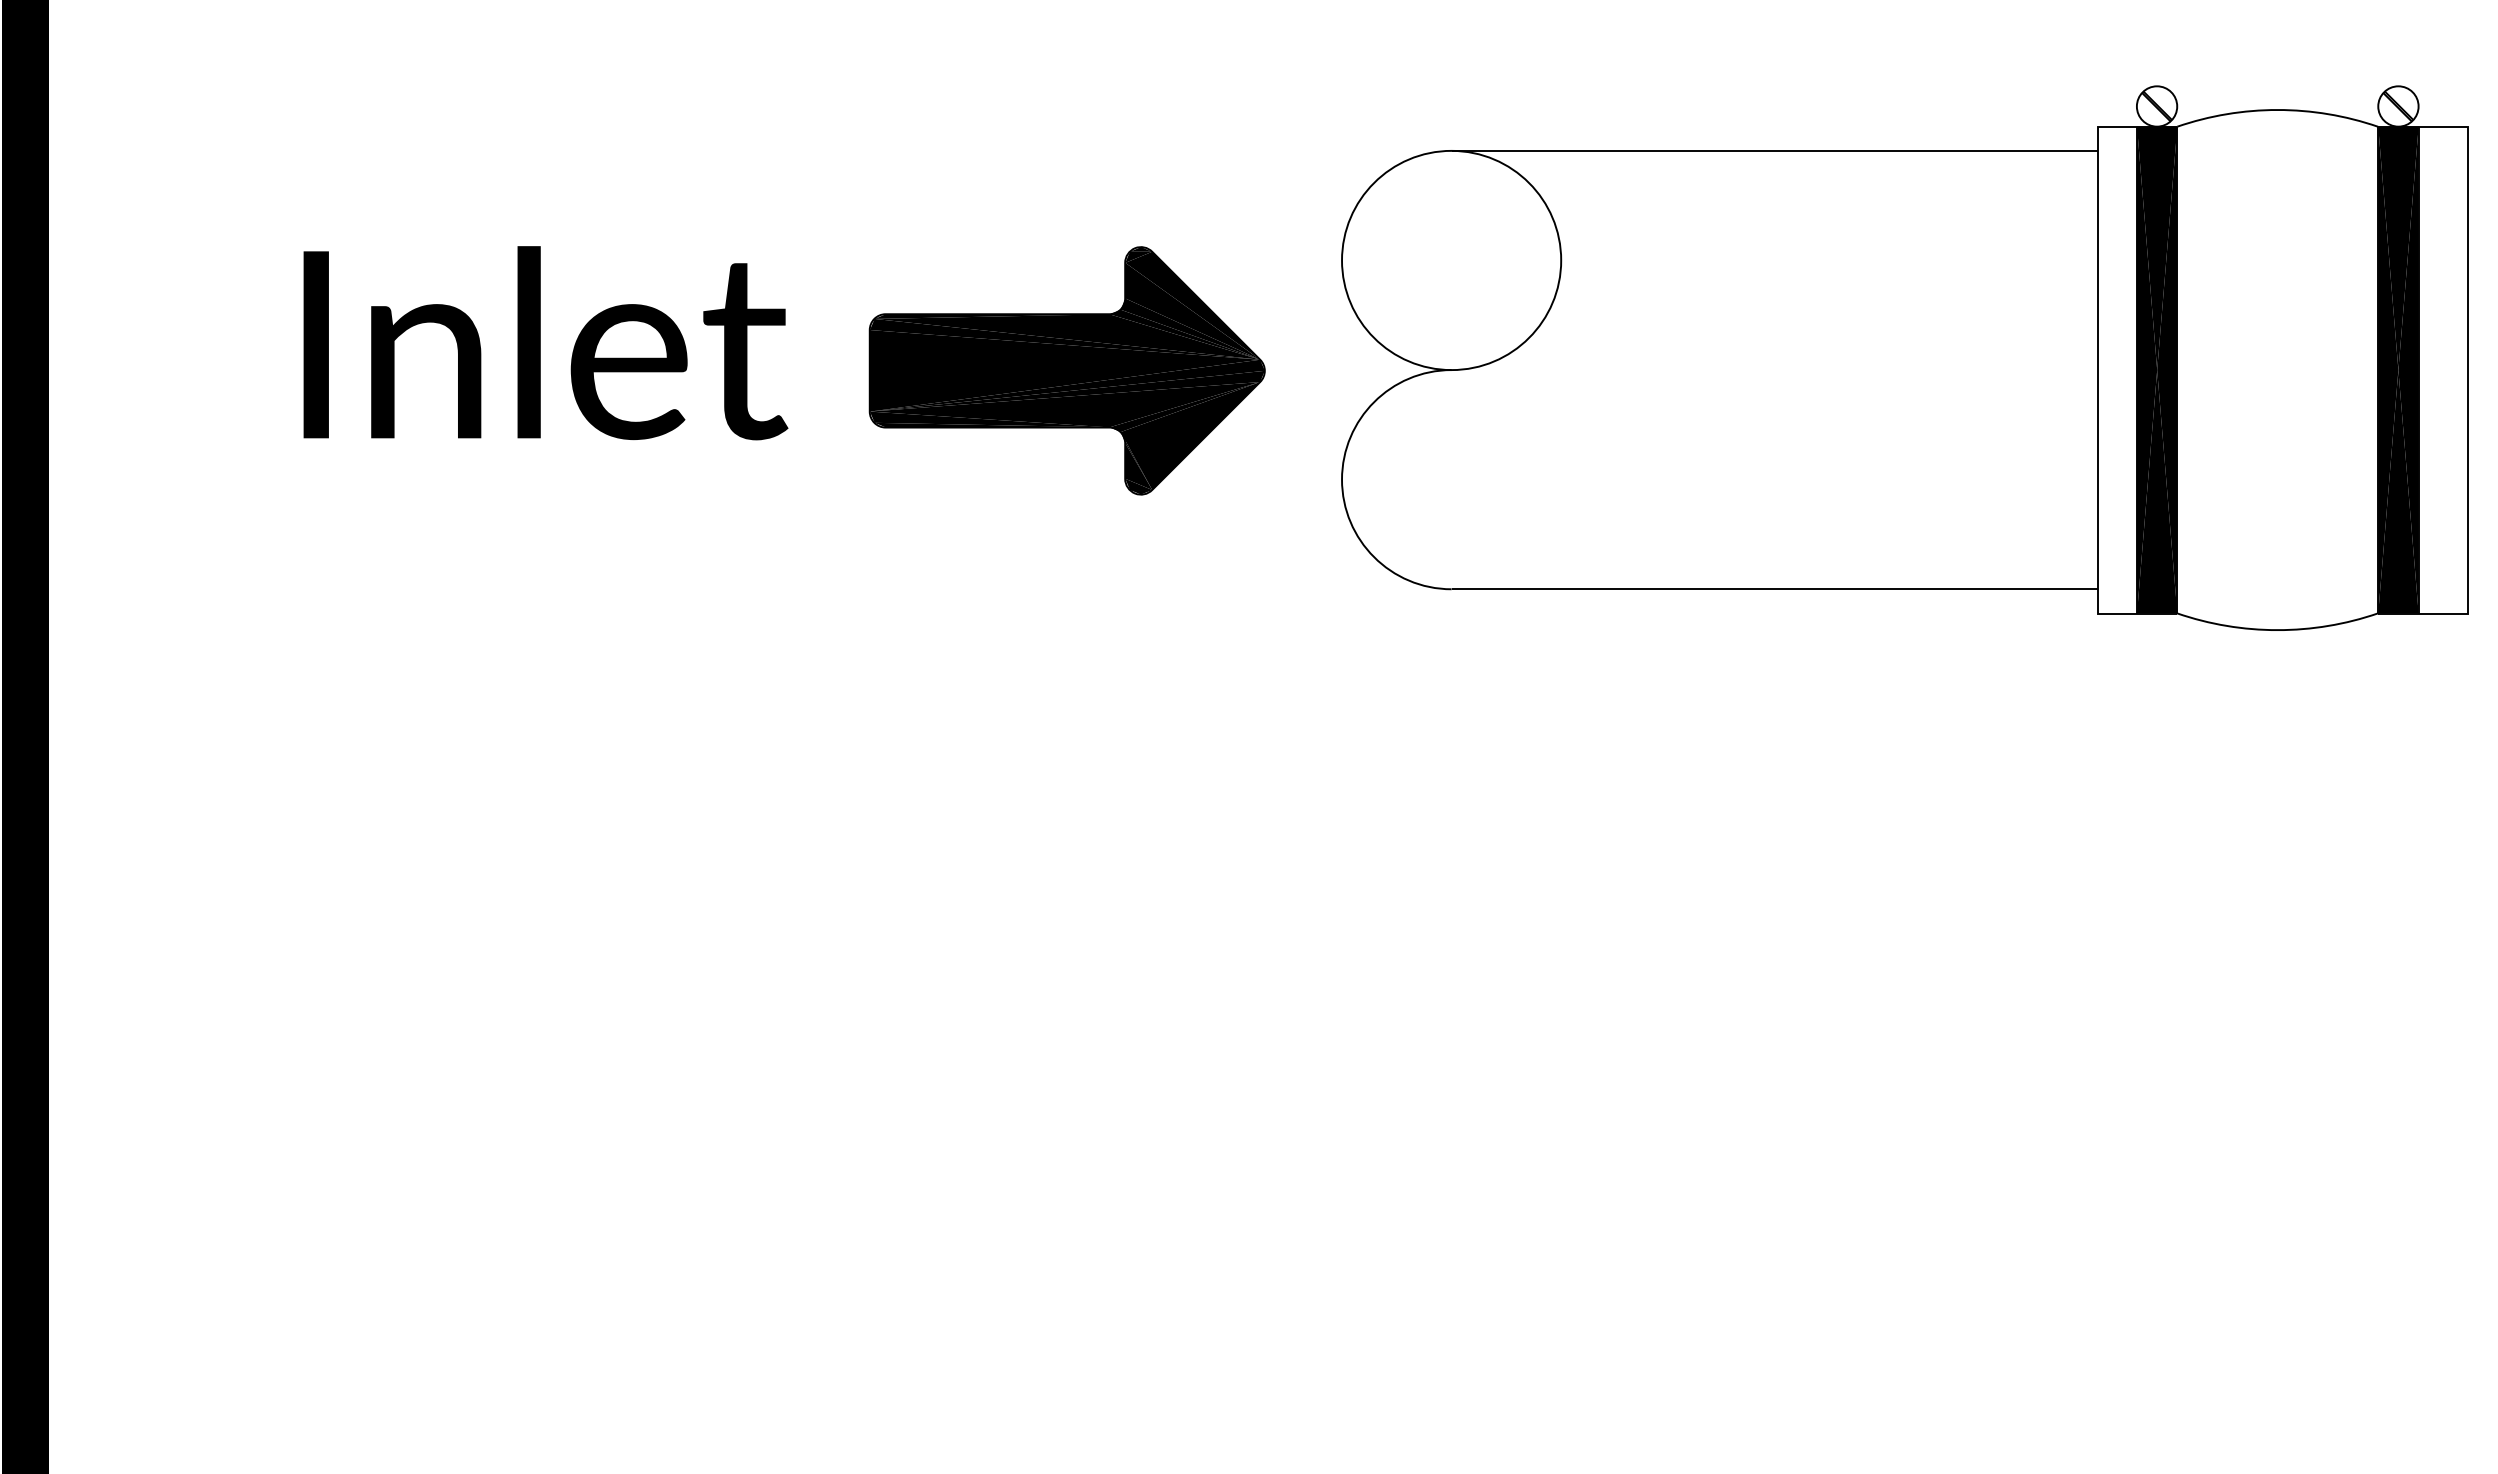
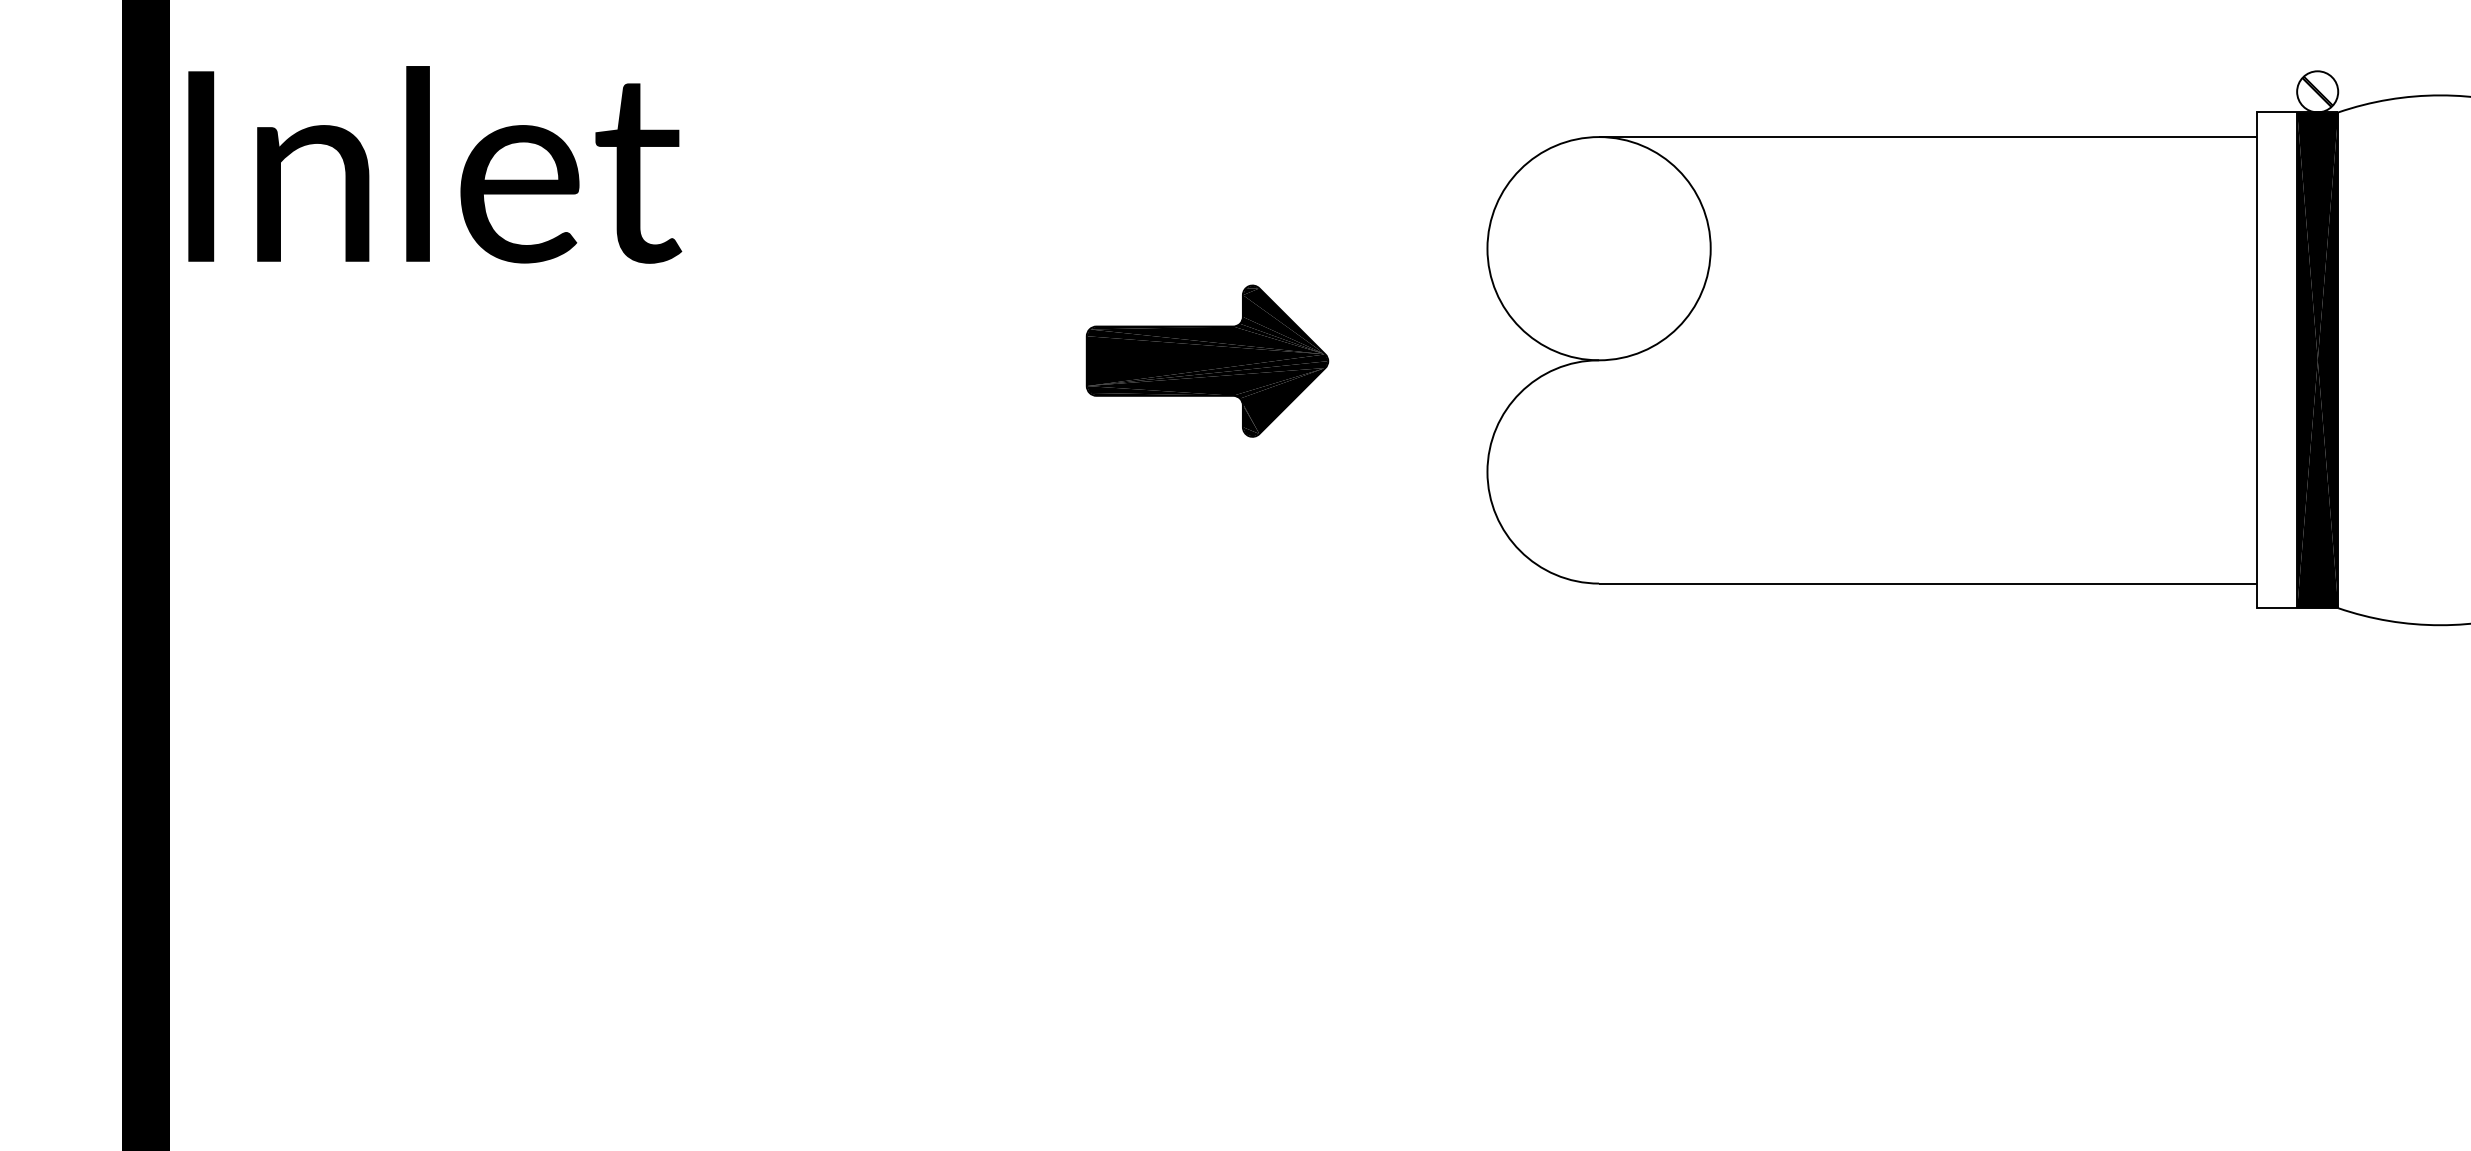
text: (545, 343) -> (434, 165), moved
part: (1066, 370) -> (1206, 360), size x0.6

